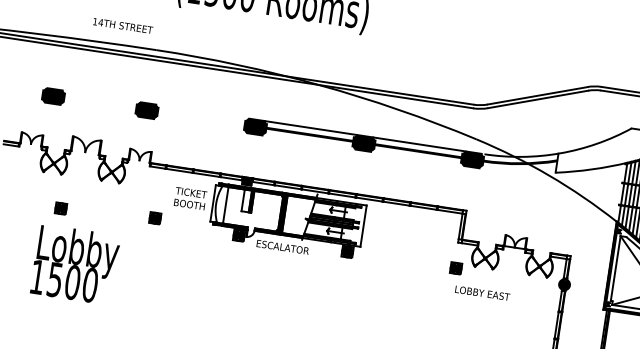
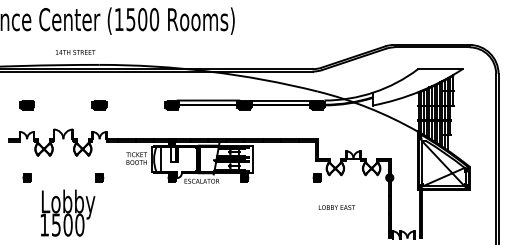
part: (52, 96) -> (26, 105), moved
part: (60, 207) -> (26, 177), moved
part: (155, 217) -> (99, 177), moved
text: (483, 293) -> (337, 207), moved

